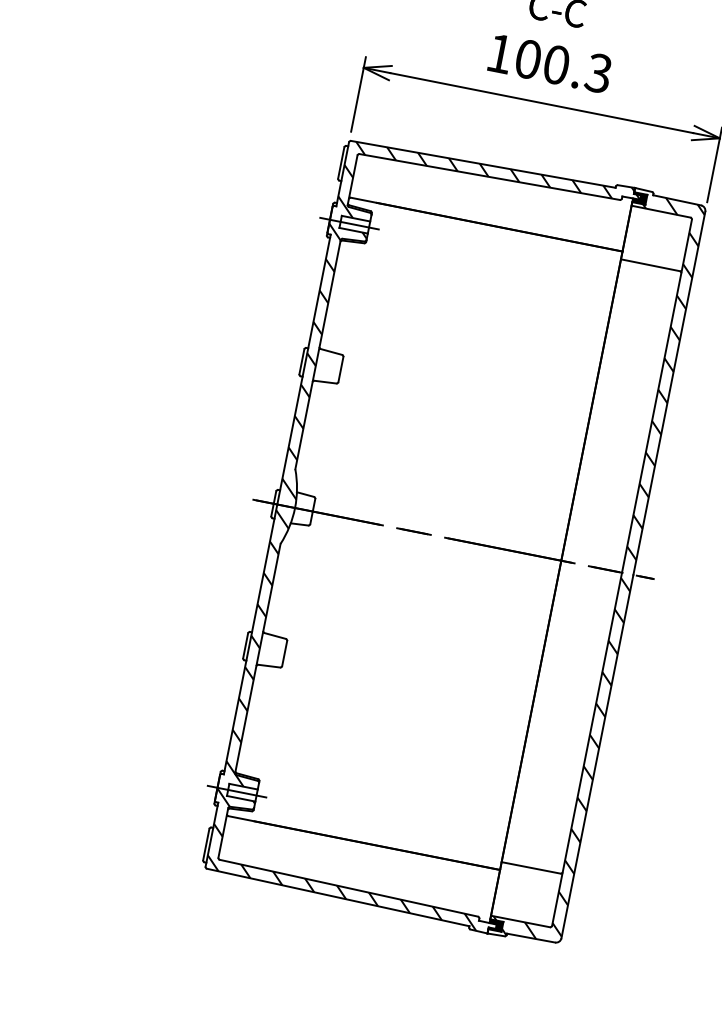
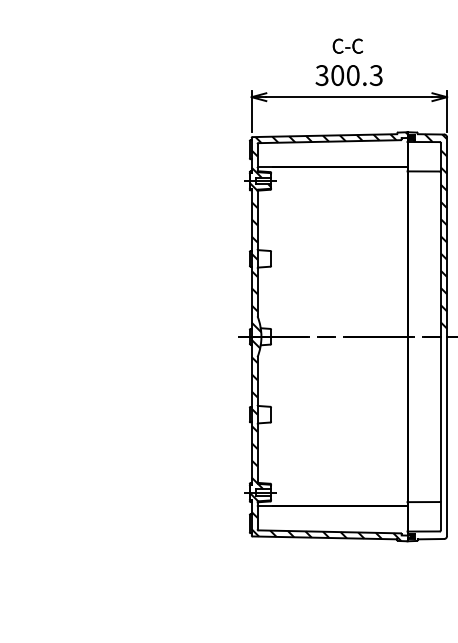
text: (498, 53) -> (321, 75), 100.3 -> 300.3
hatch: (560, 755) -> (427, 439), removed

